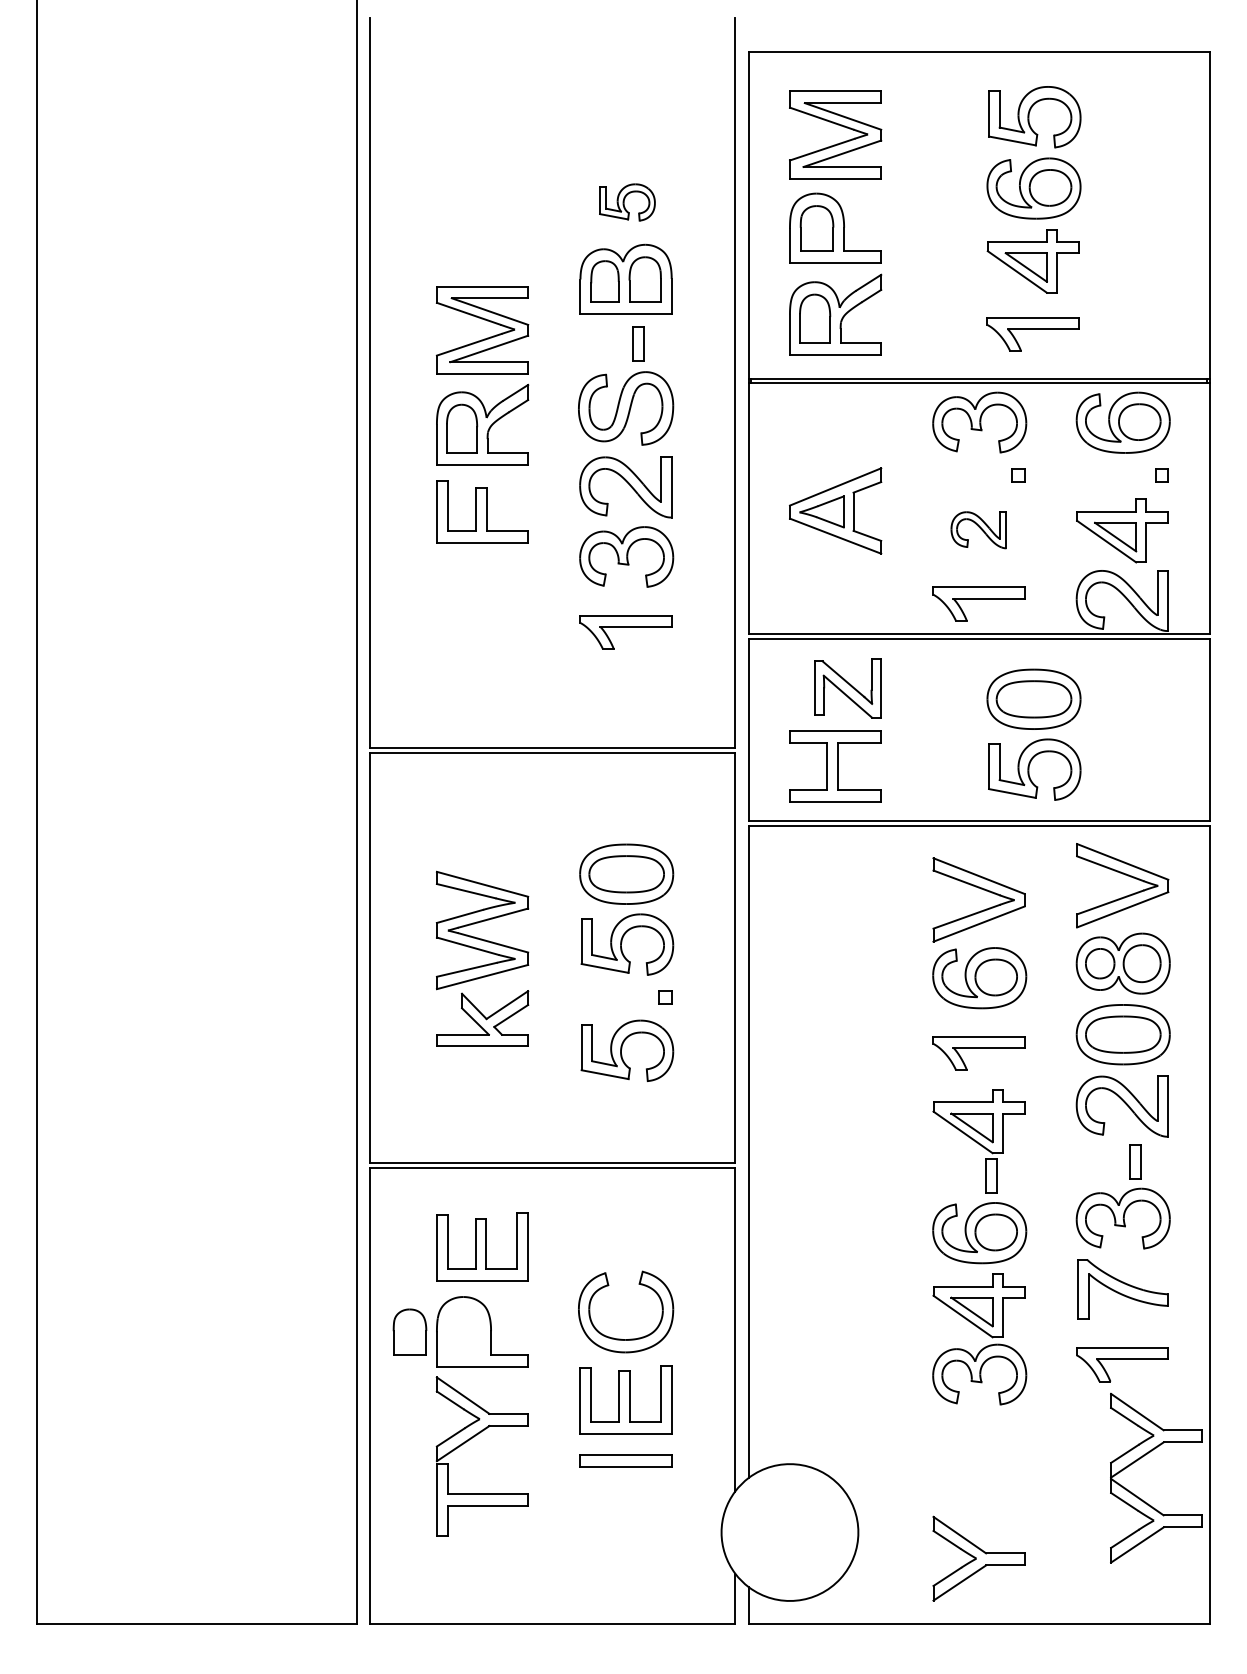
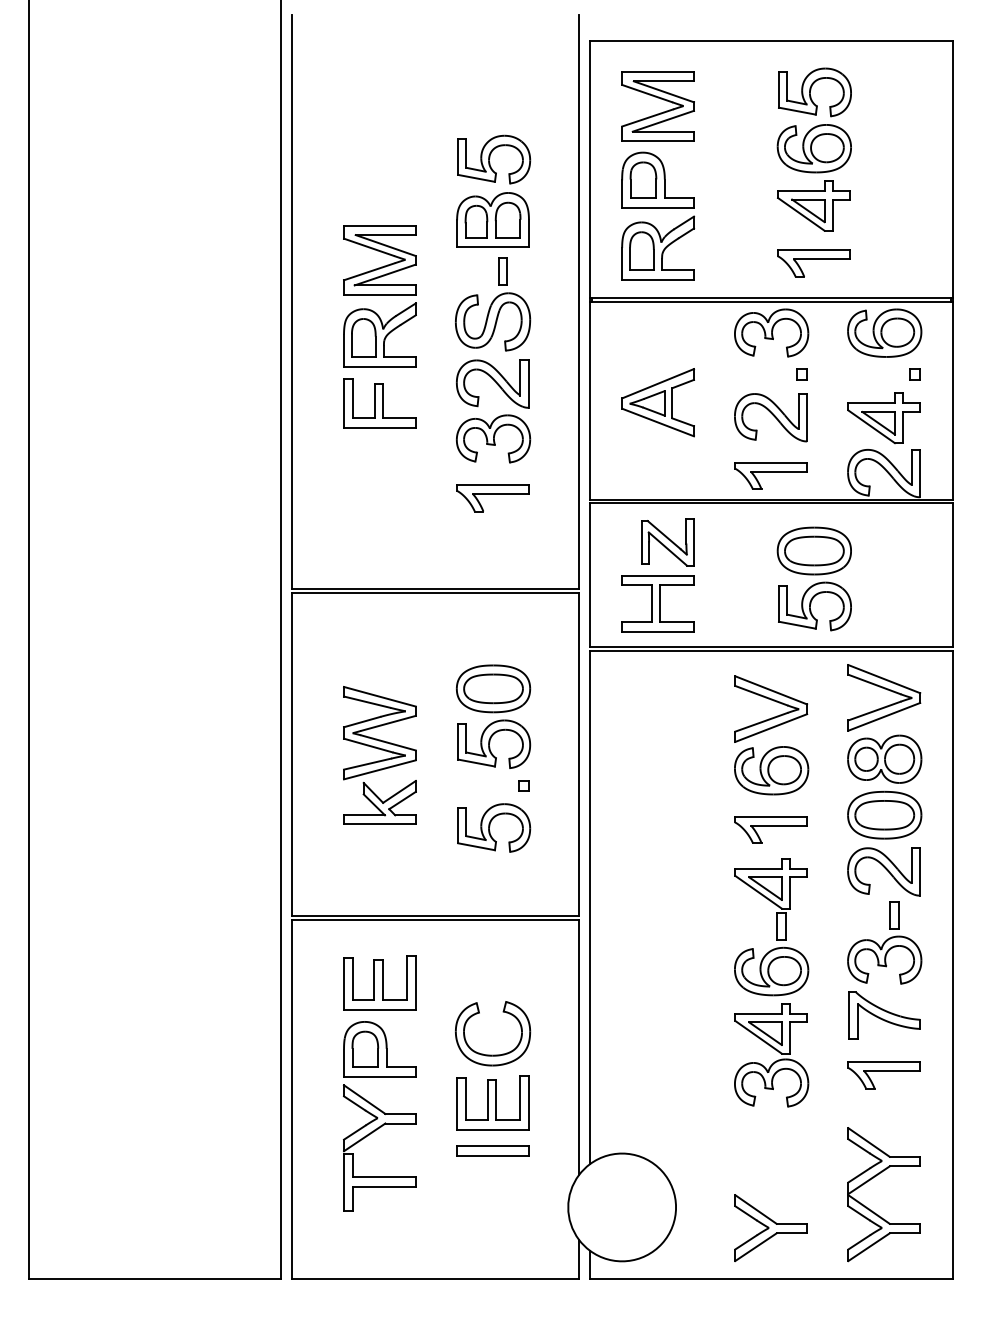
part: (627, 202) -> (494, 159), size x1.67
part: (978, 530) -> (770, 418), size x1.67
part: (409, 1331) -> (364, 1049), moved
part: (1140, 1459) -> (871, 1179), moved

